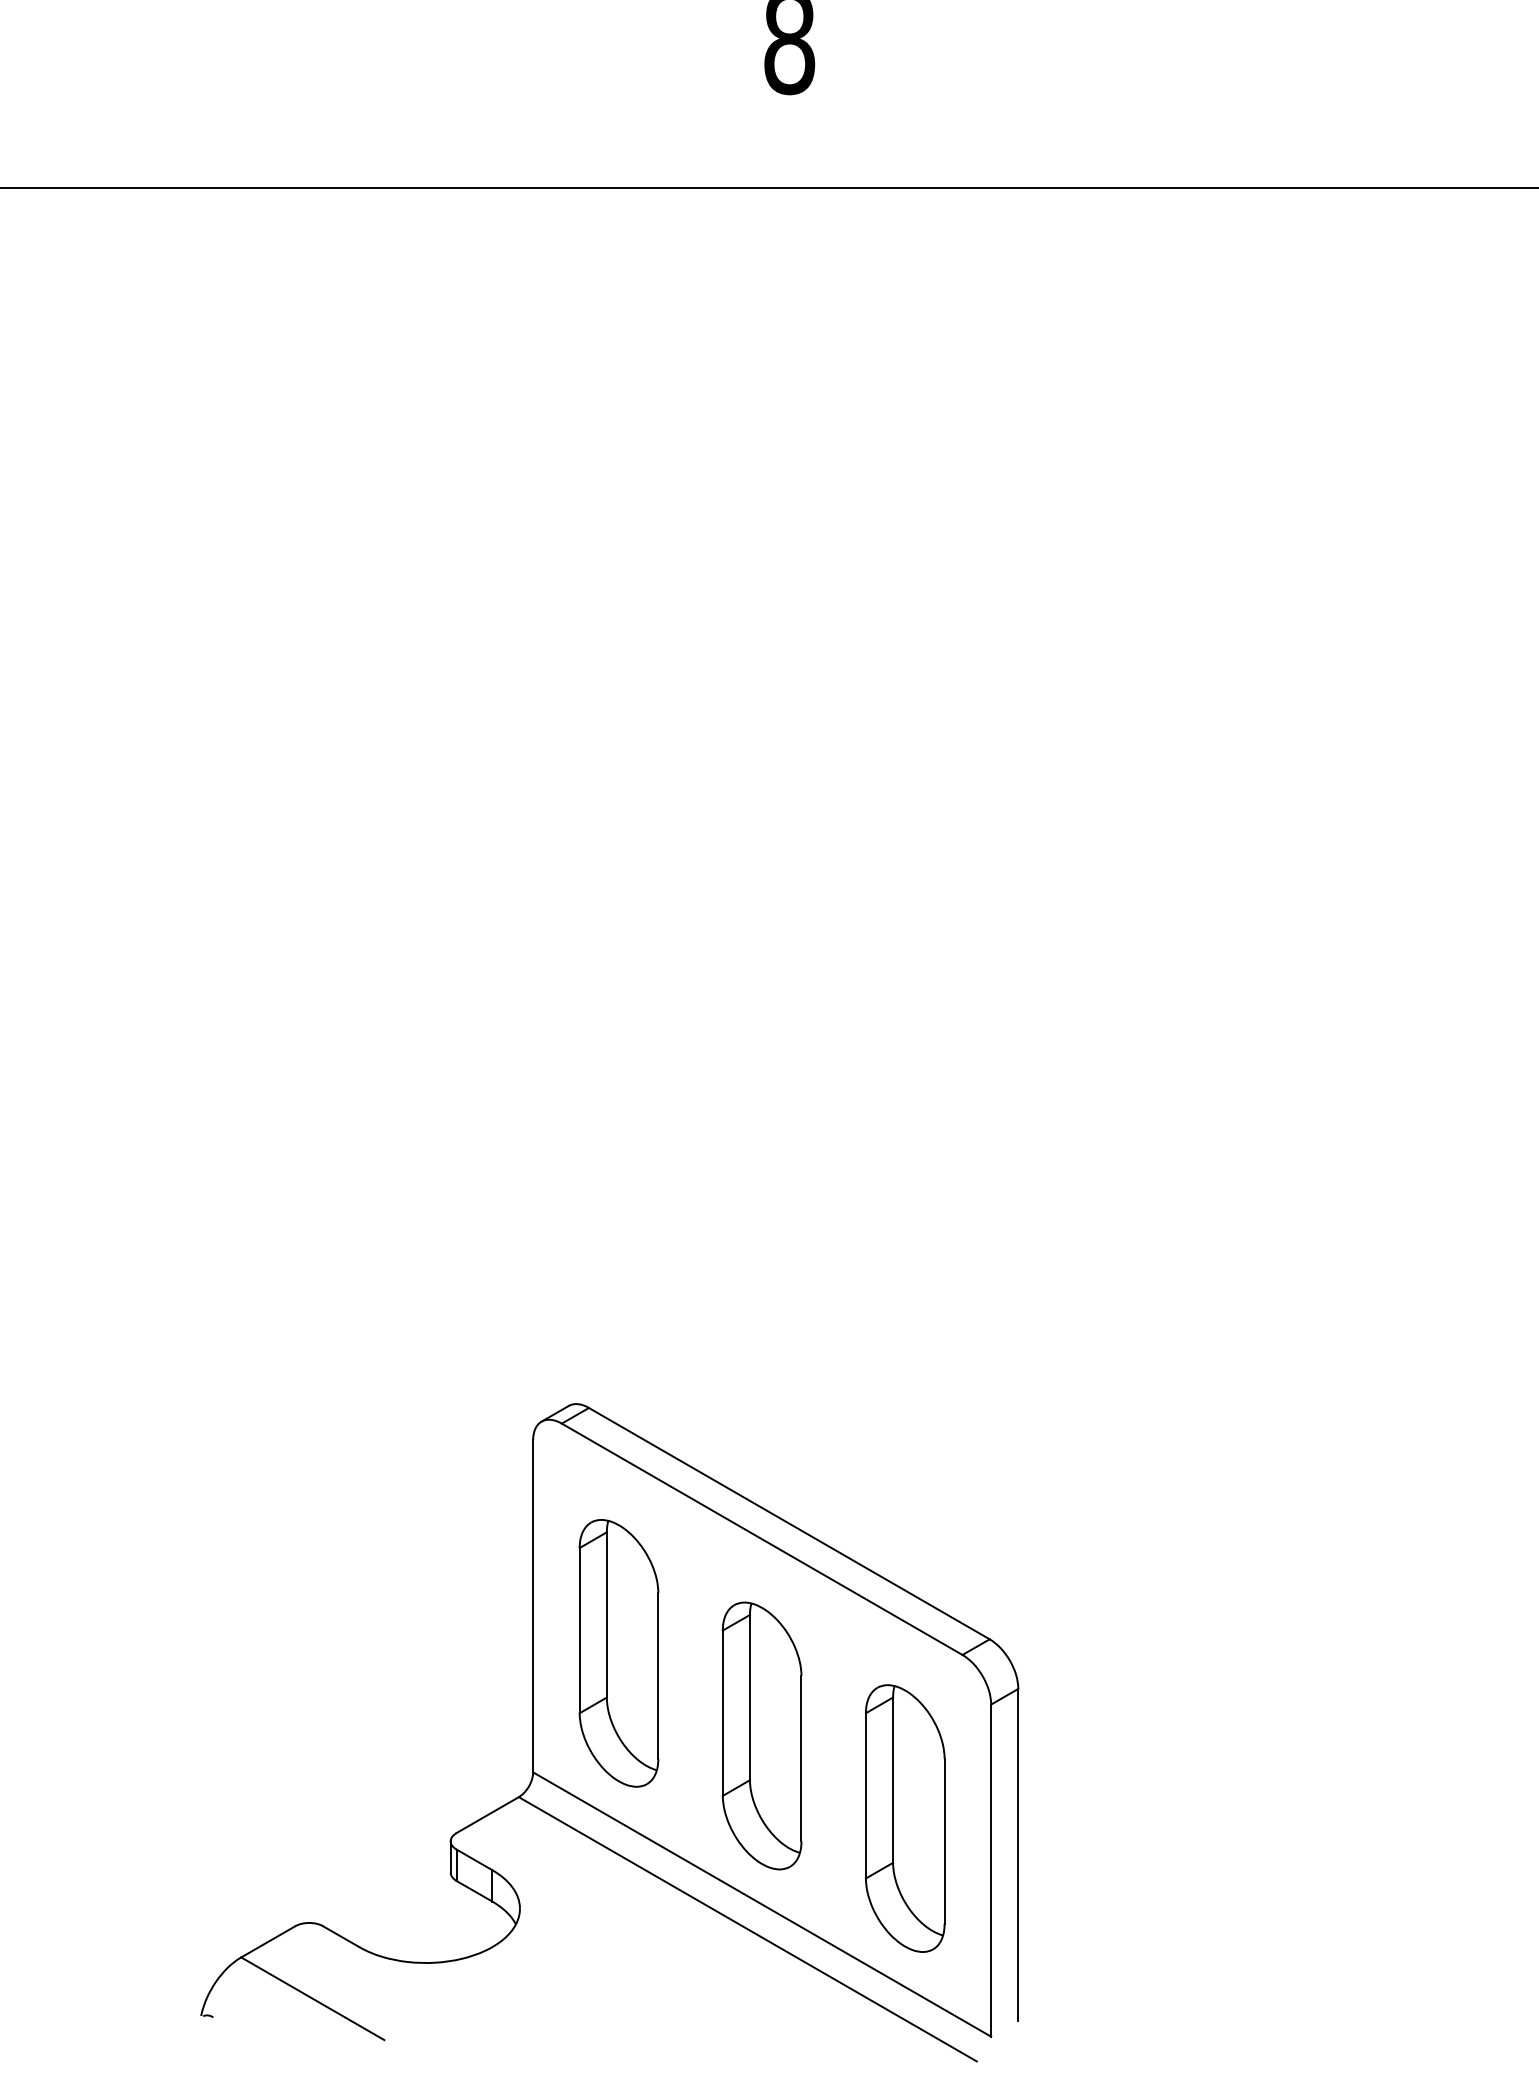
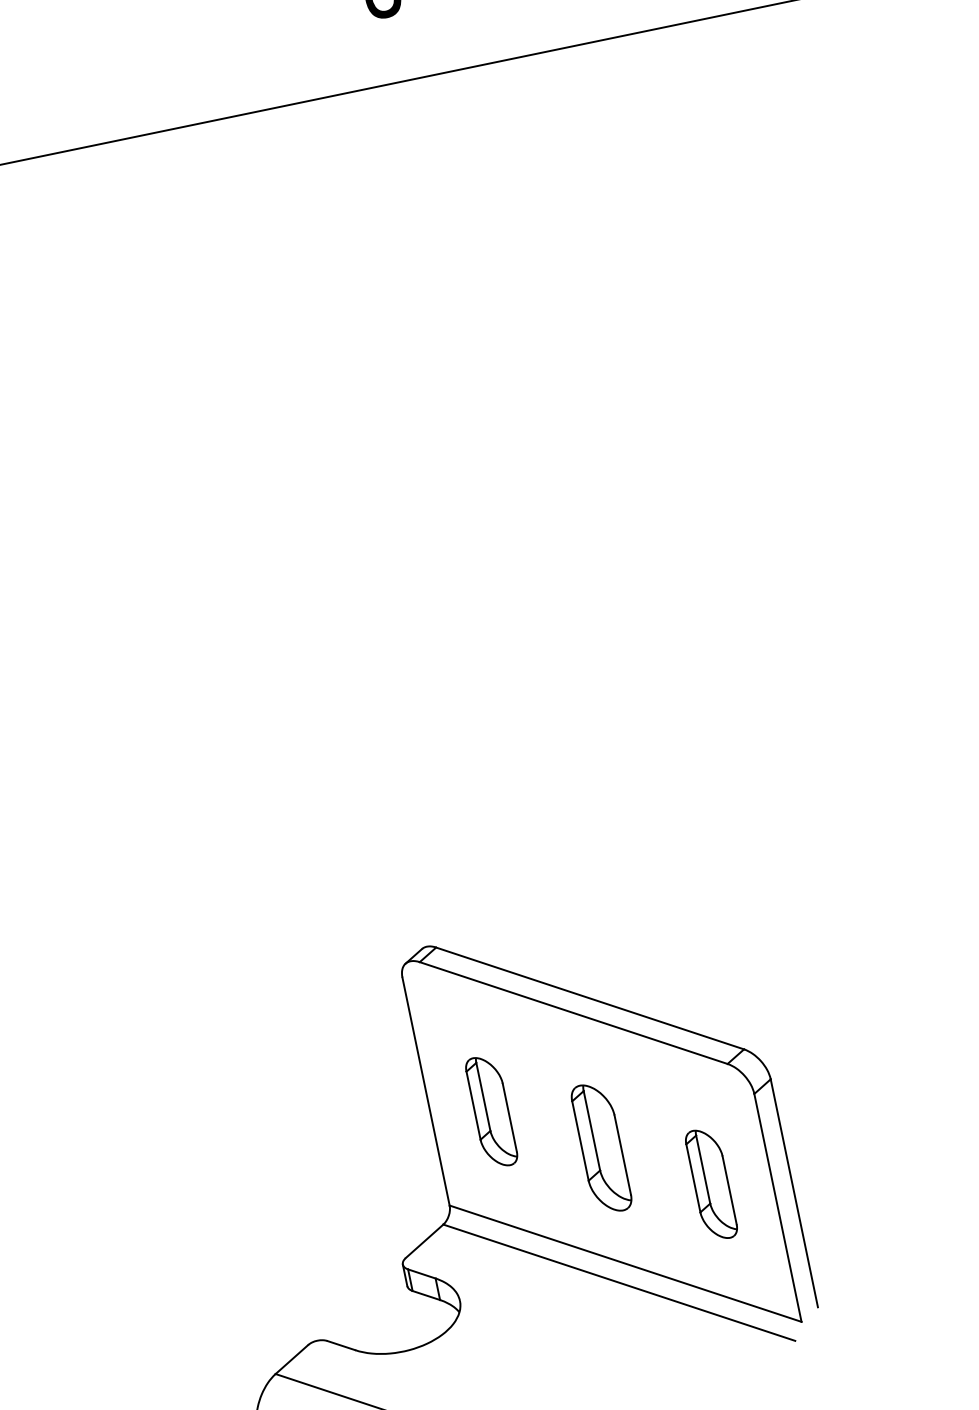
part: (618, 1653) -> (491, 1111), size x0.6
part: (761, 1735) -> (601, 1147), size x0.7
part: (904, 1818) -> (711, 1184), size x0.6

